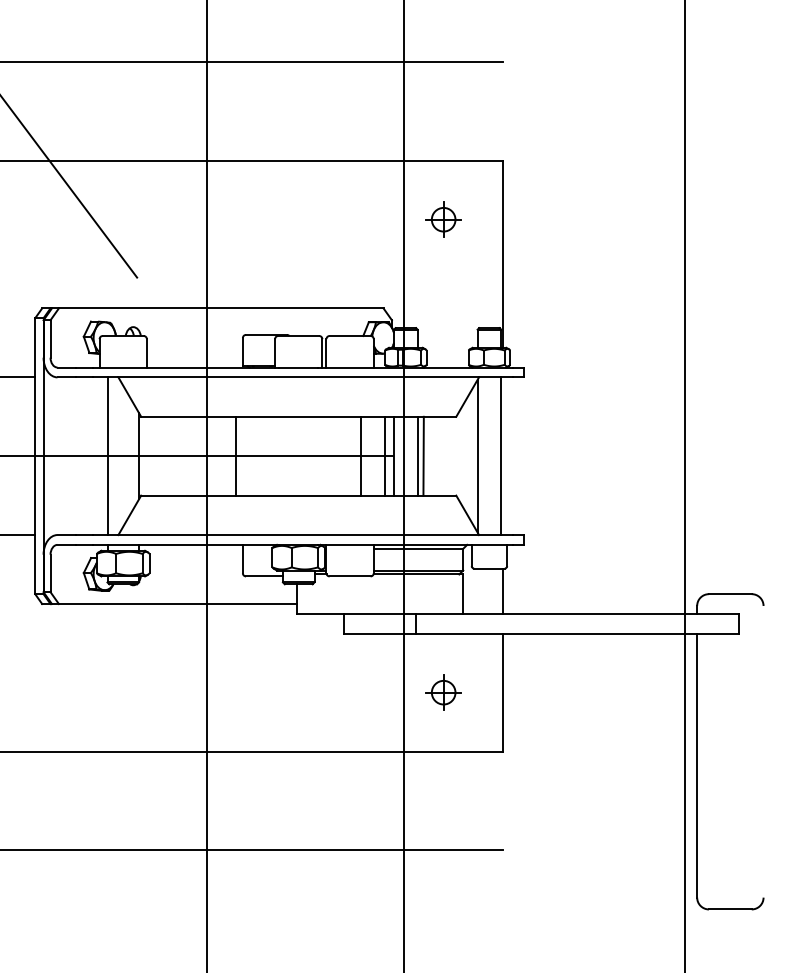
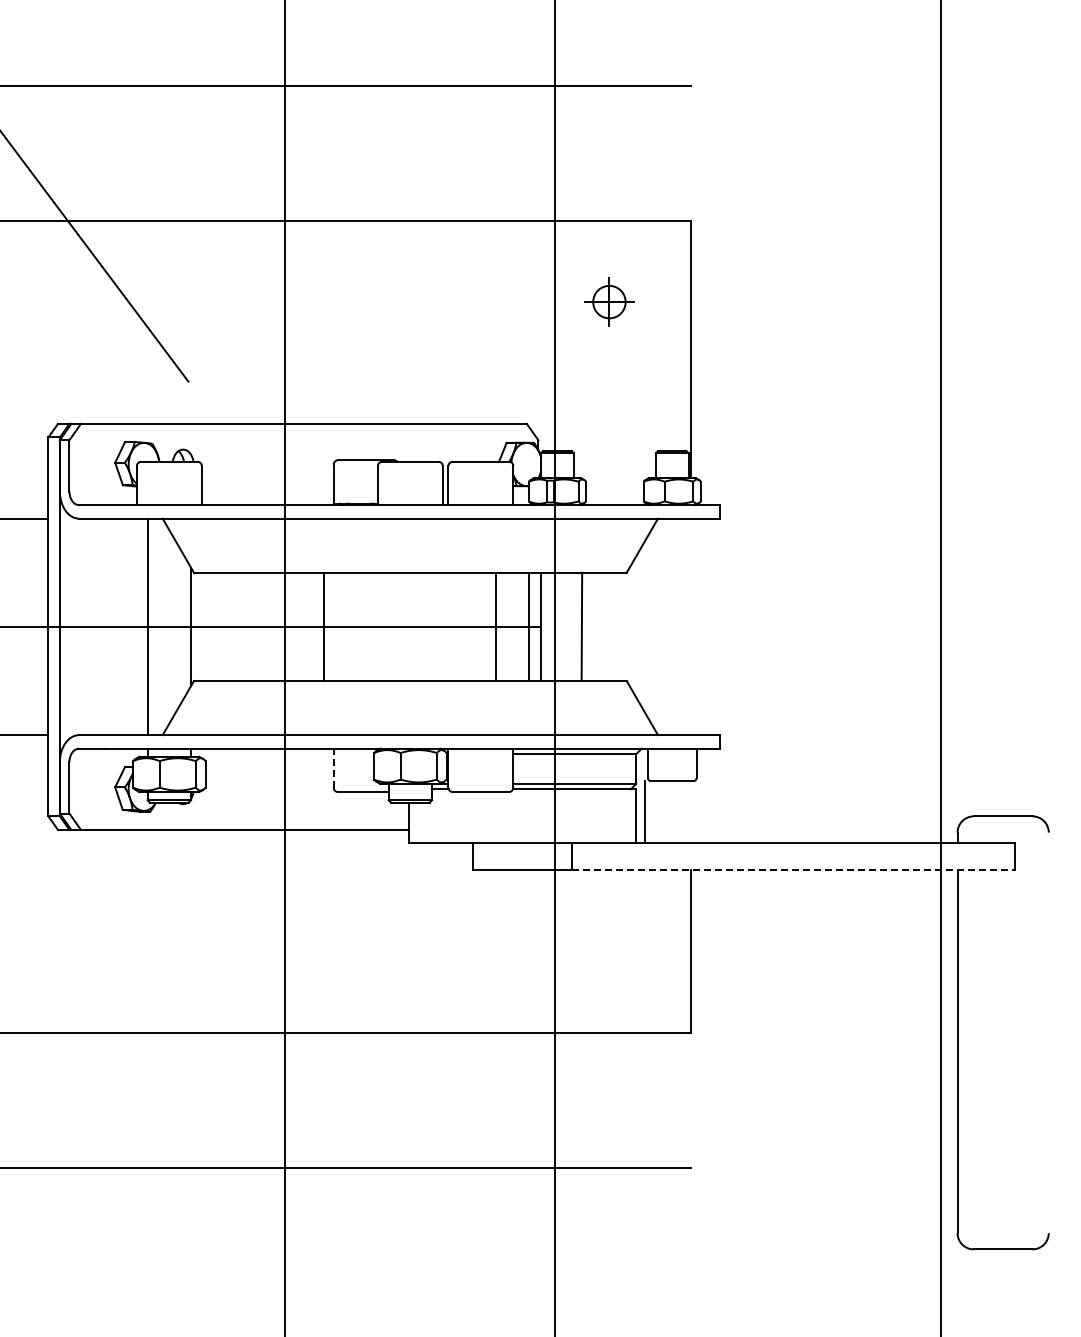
line: (417, 455) -> (573, 626), removed
line: (477, 455) -> (656, 626), removed
line: (501, 455) -> (688, 626), removed
line: (242, 558) -> (333, 767), solid -> dashed
line: (502, 591) -> (644, 812), moved
line: (577, 633) -> (793, 870), solid -> dashed
part: (443, 692) -> (609, 951), removed

